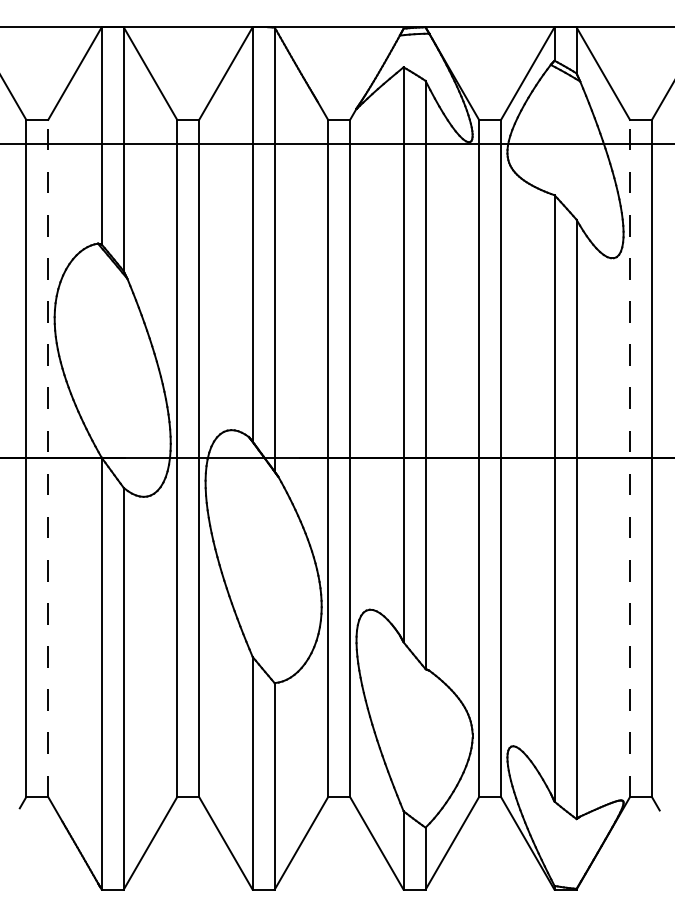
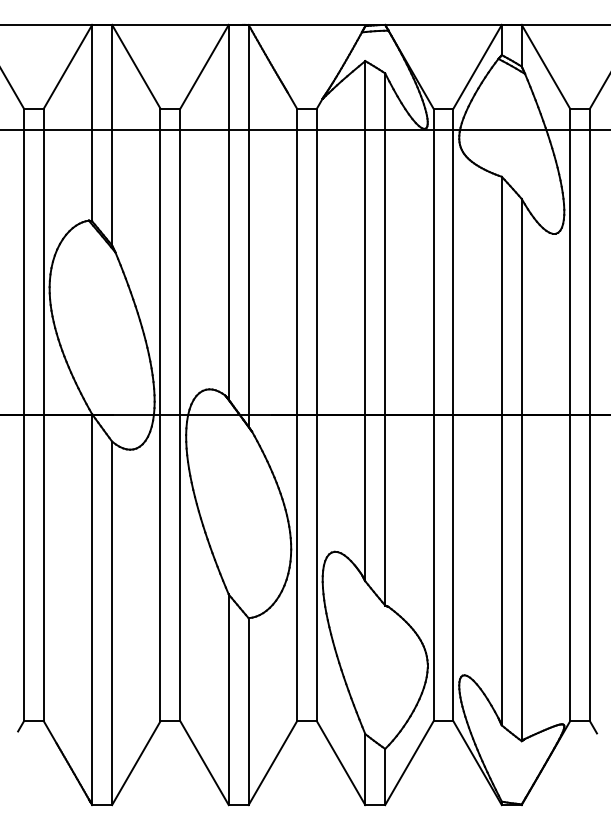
line: (47, 457) -> (43, 414), dashed -> solid
line: (630, 457) -> (570, 414), dashed -> solid

